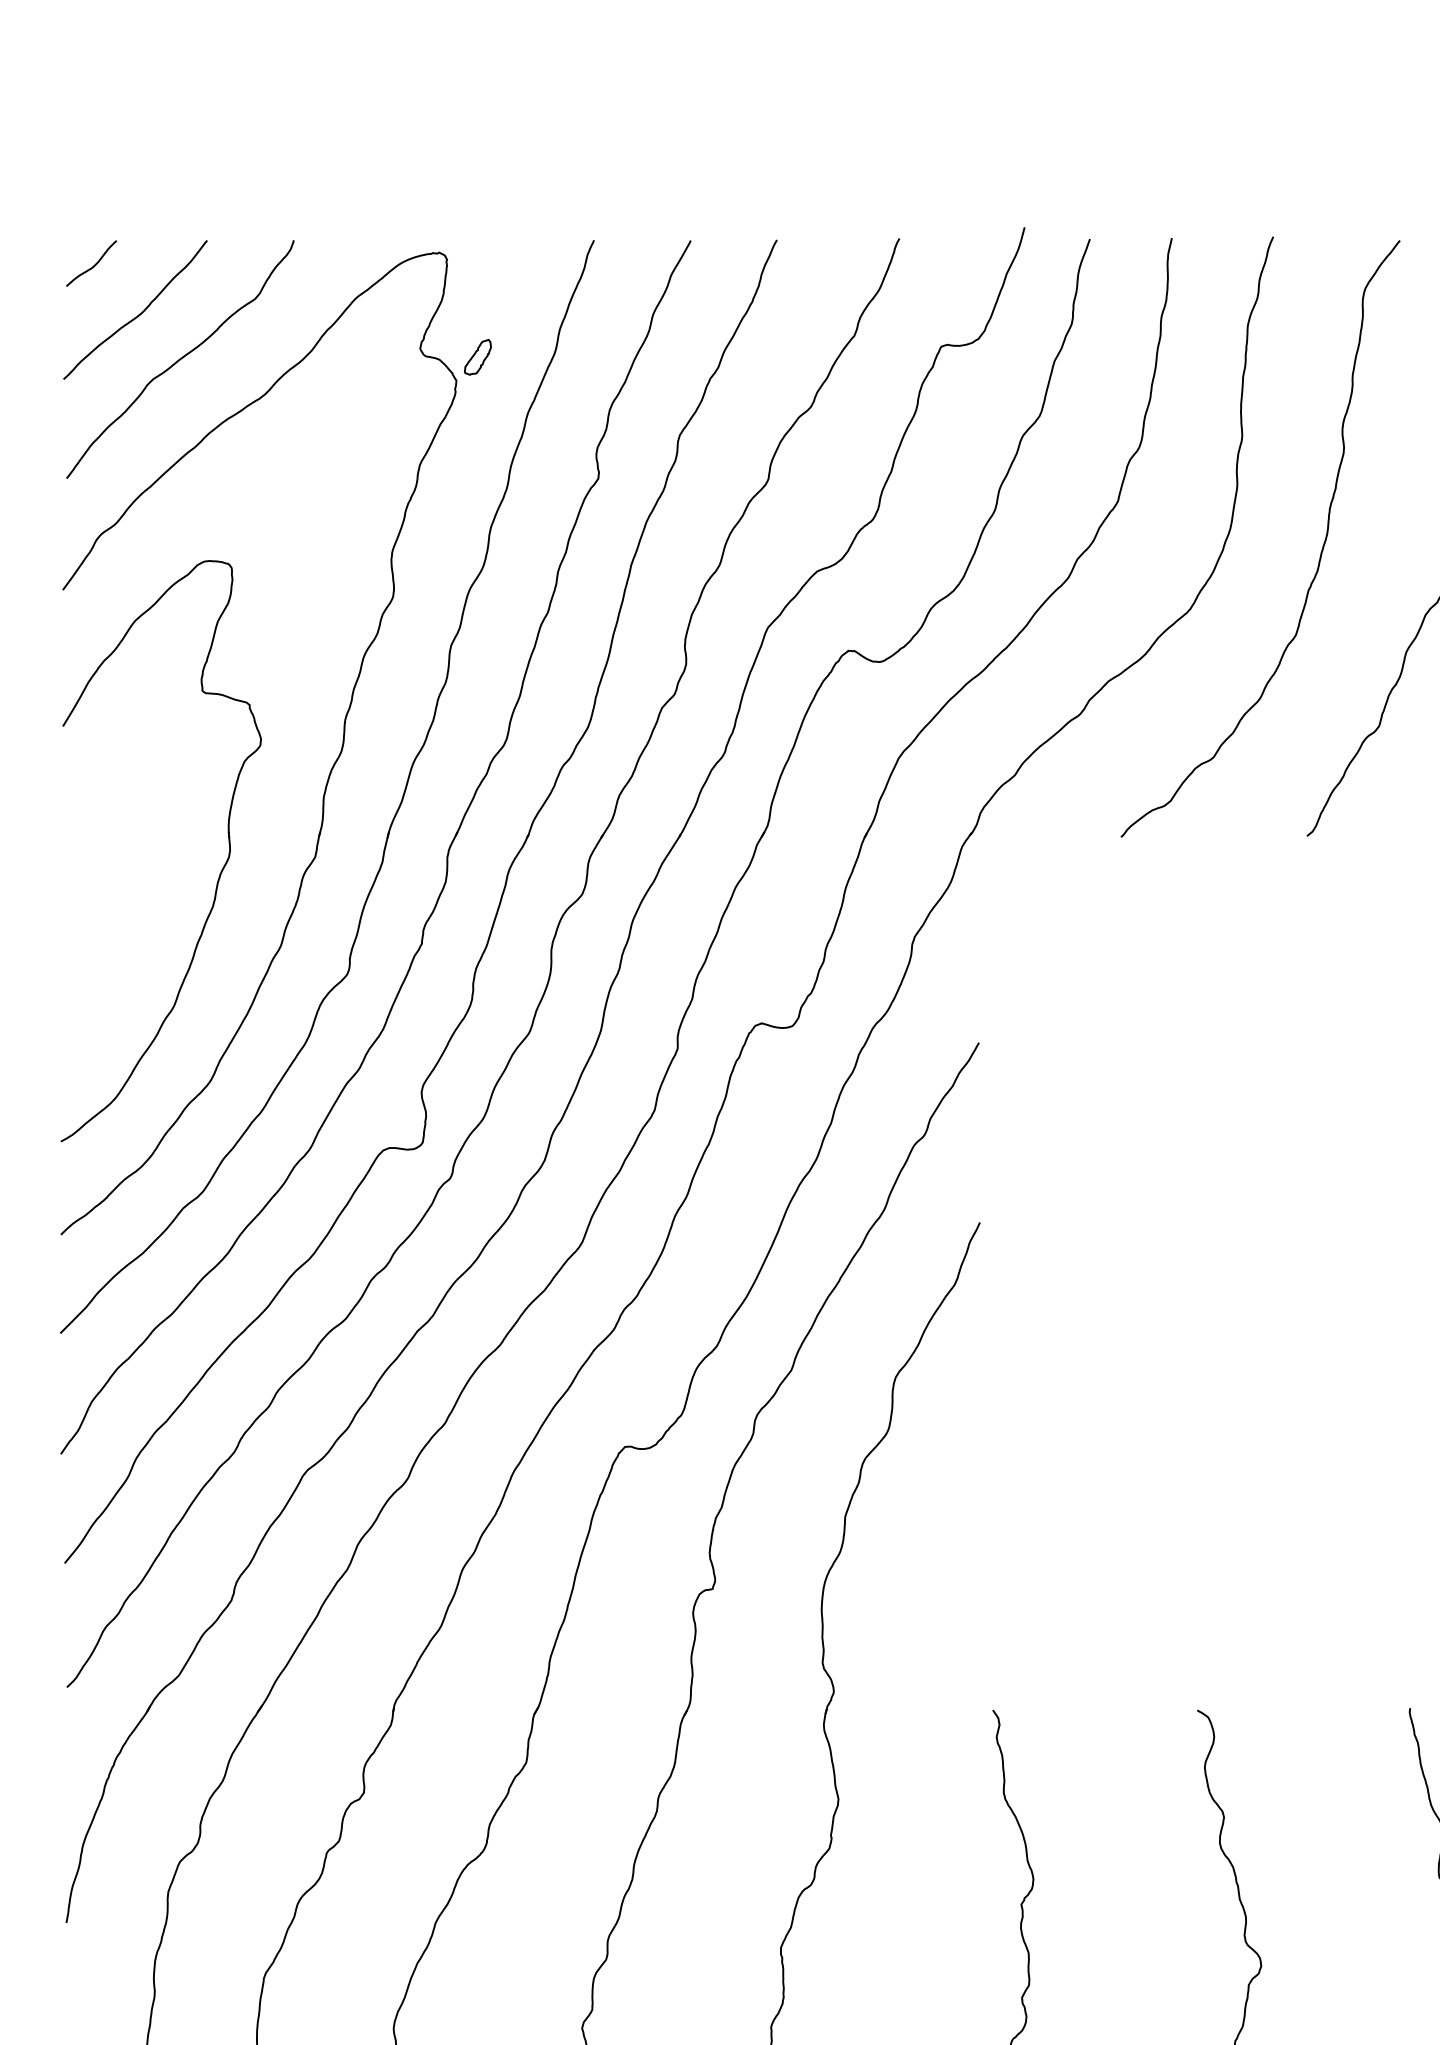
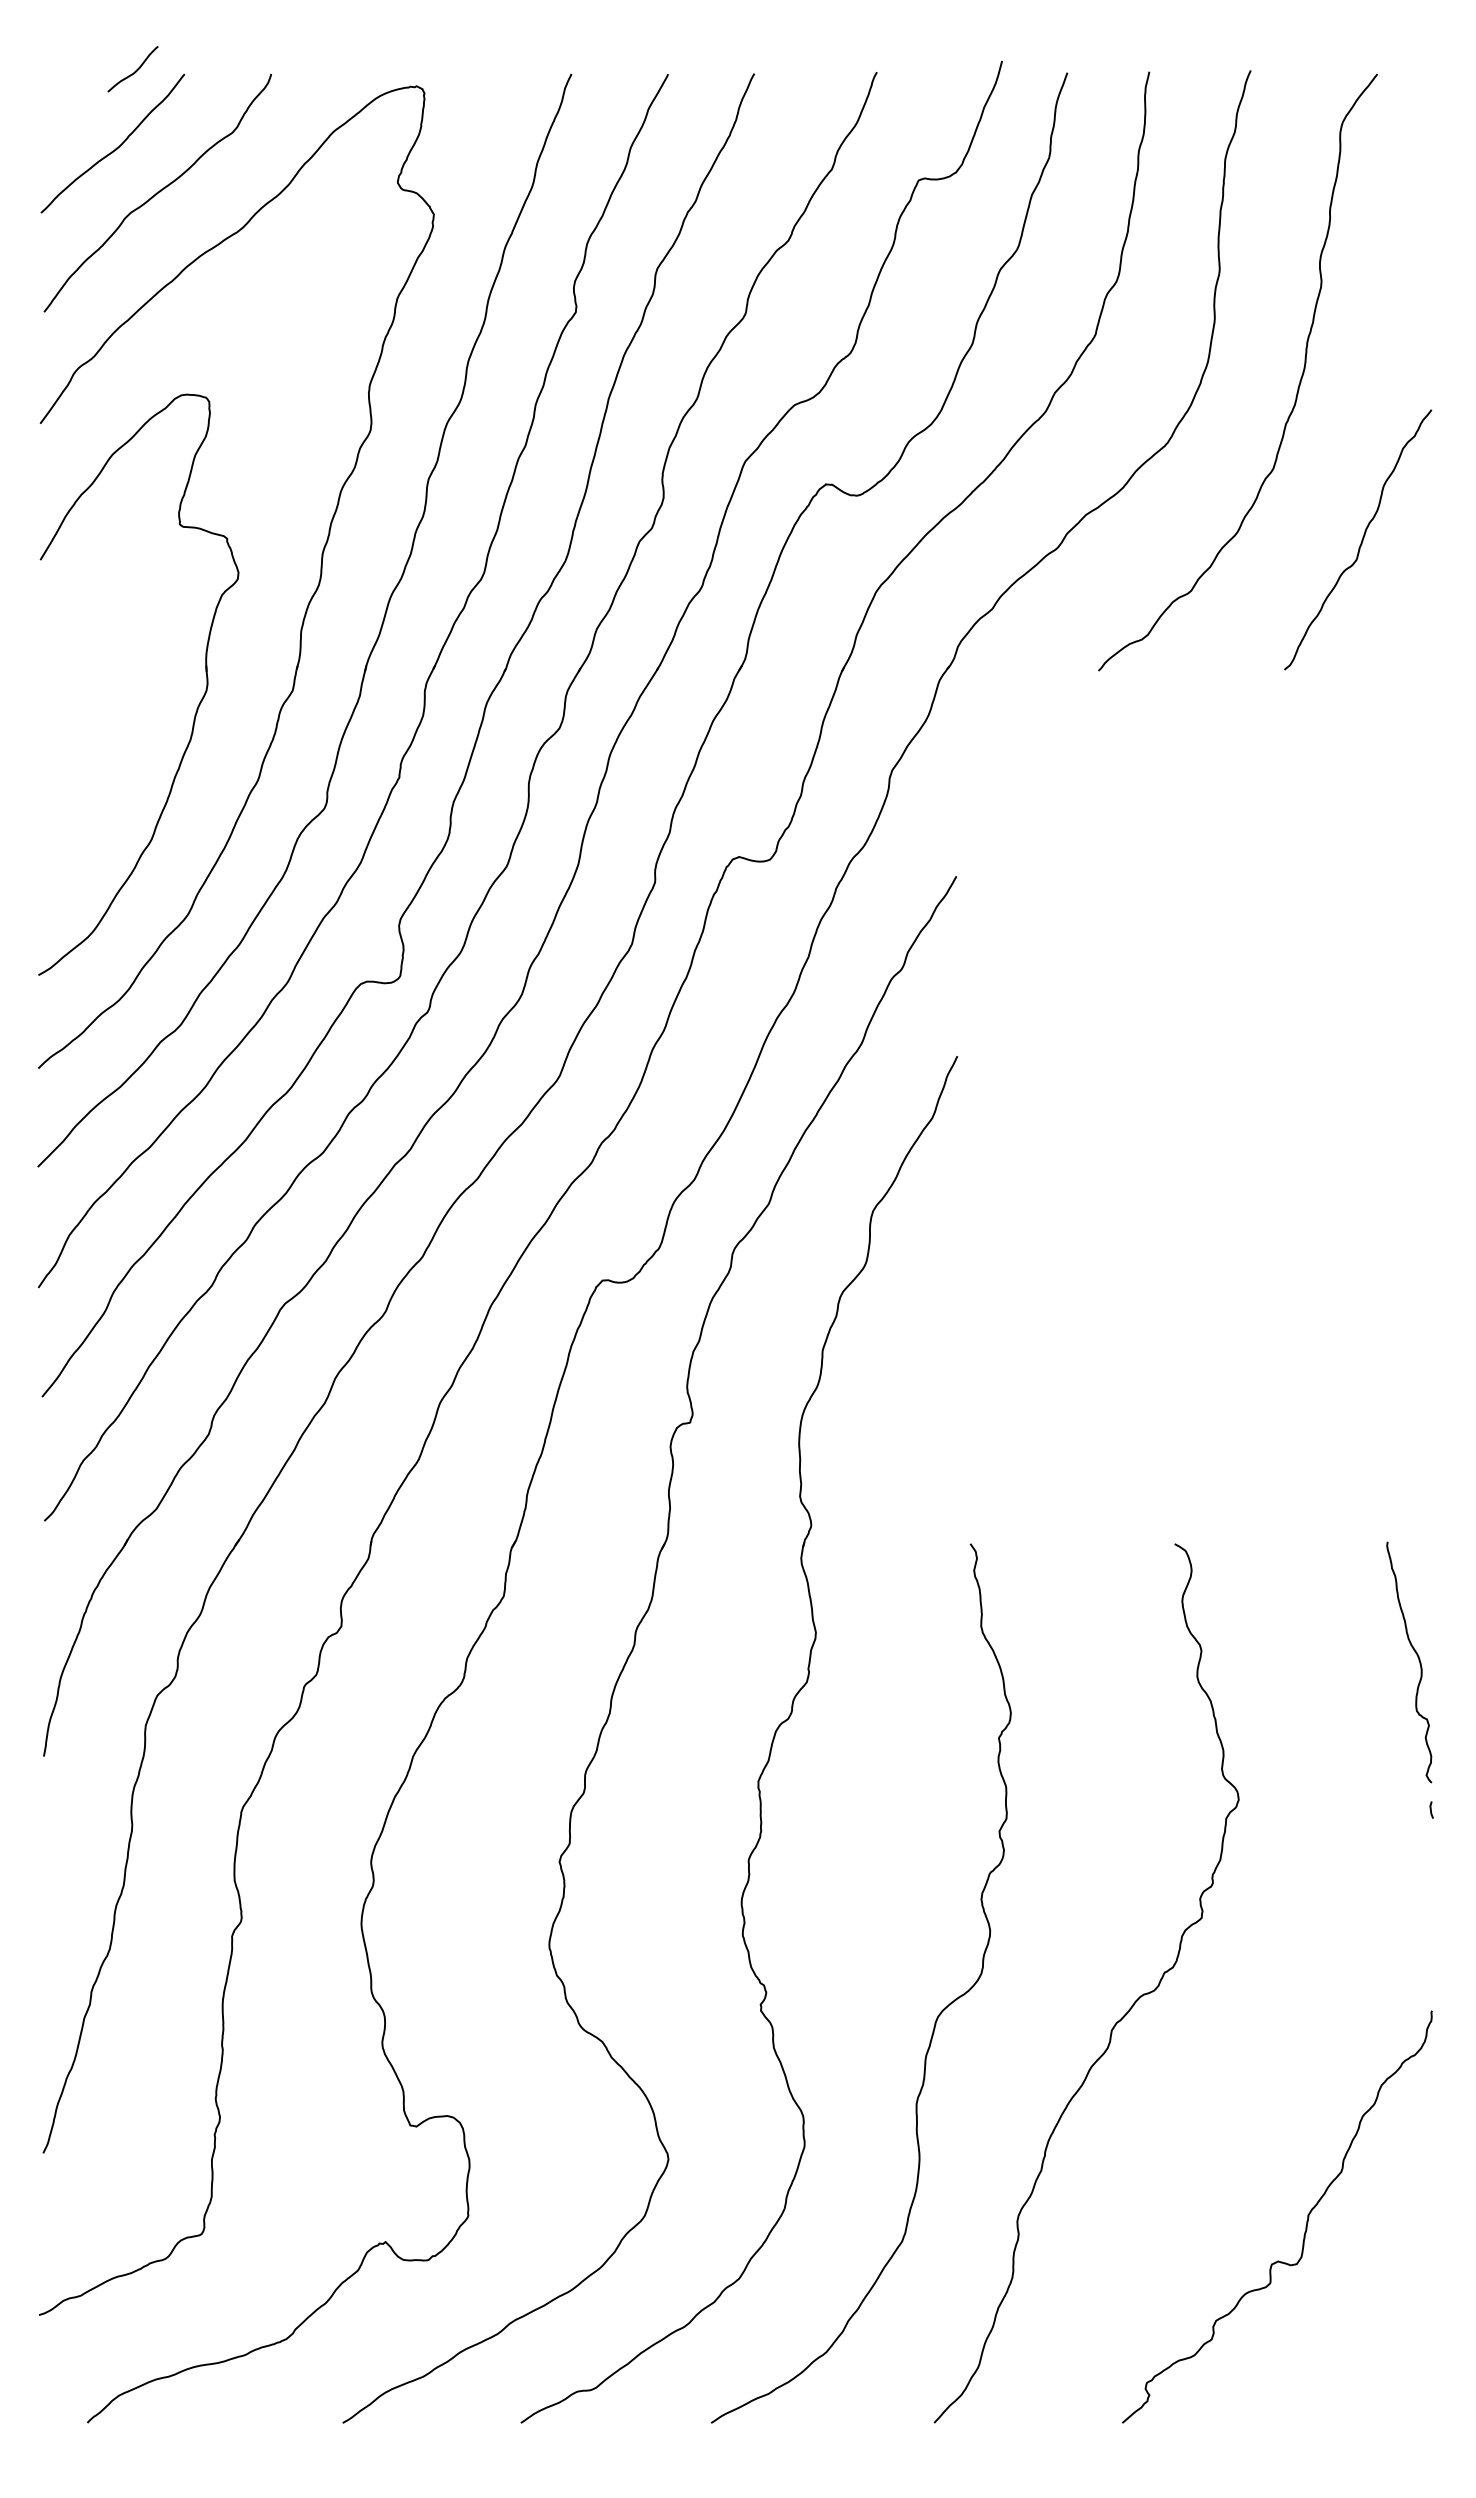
curve: (93, 265) -> (134, 71), moved
part: (478, 356) -> (455, 190), removed

